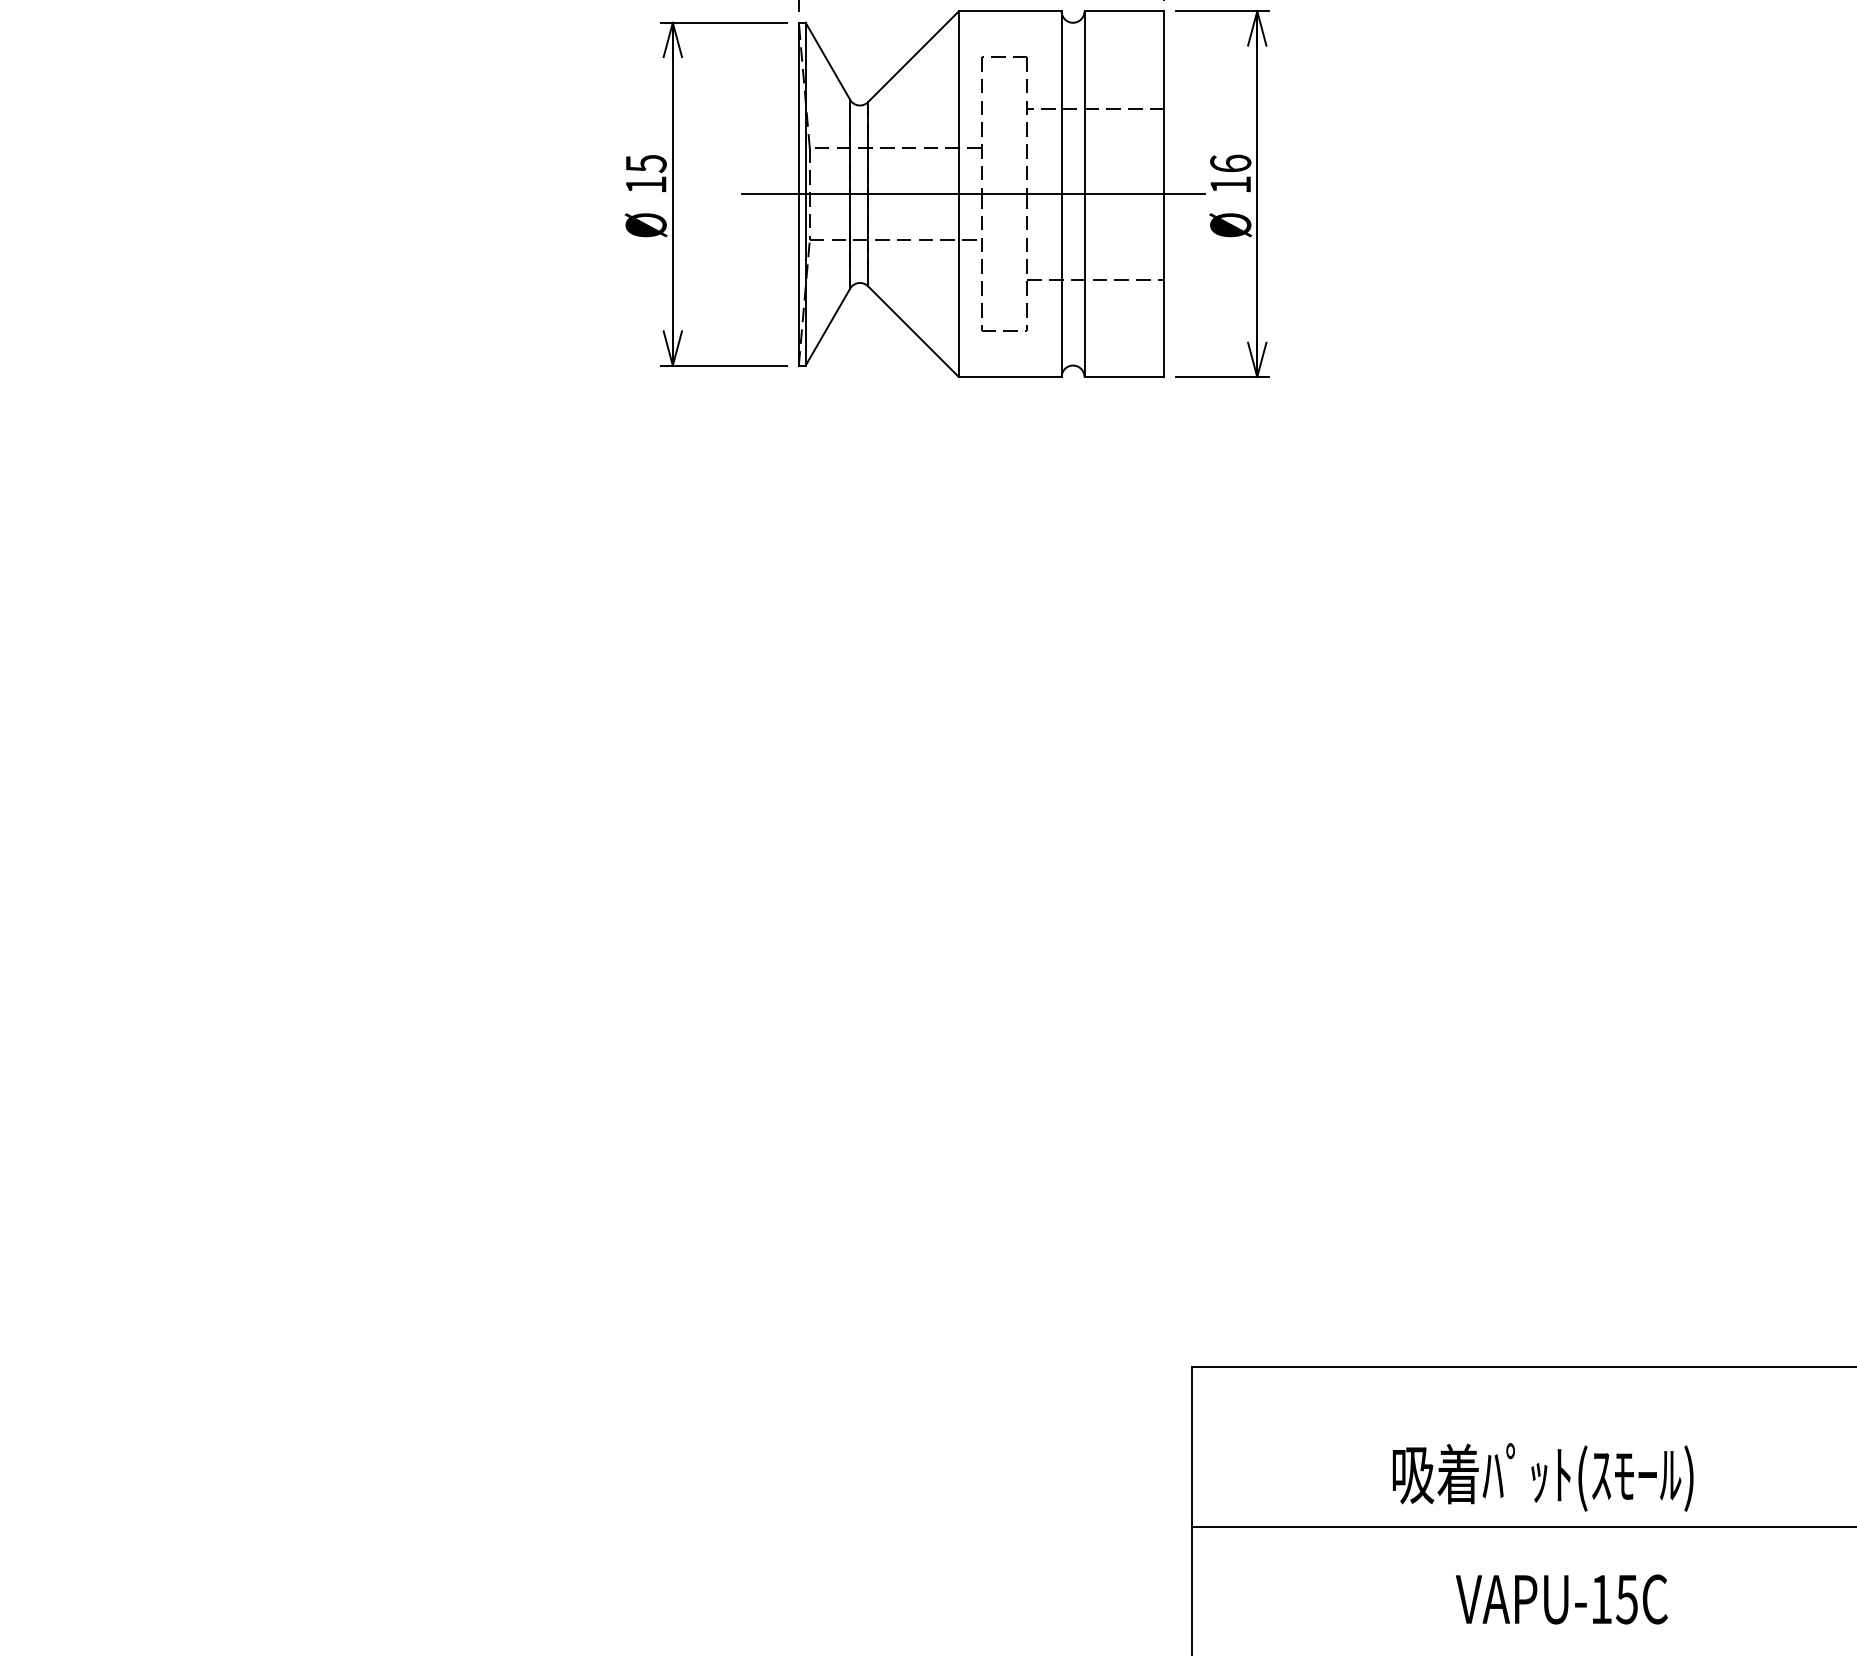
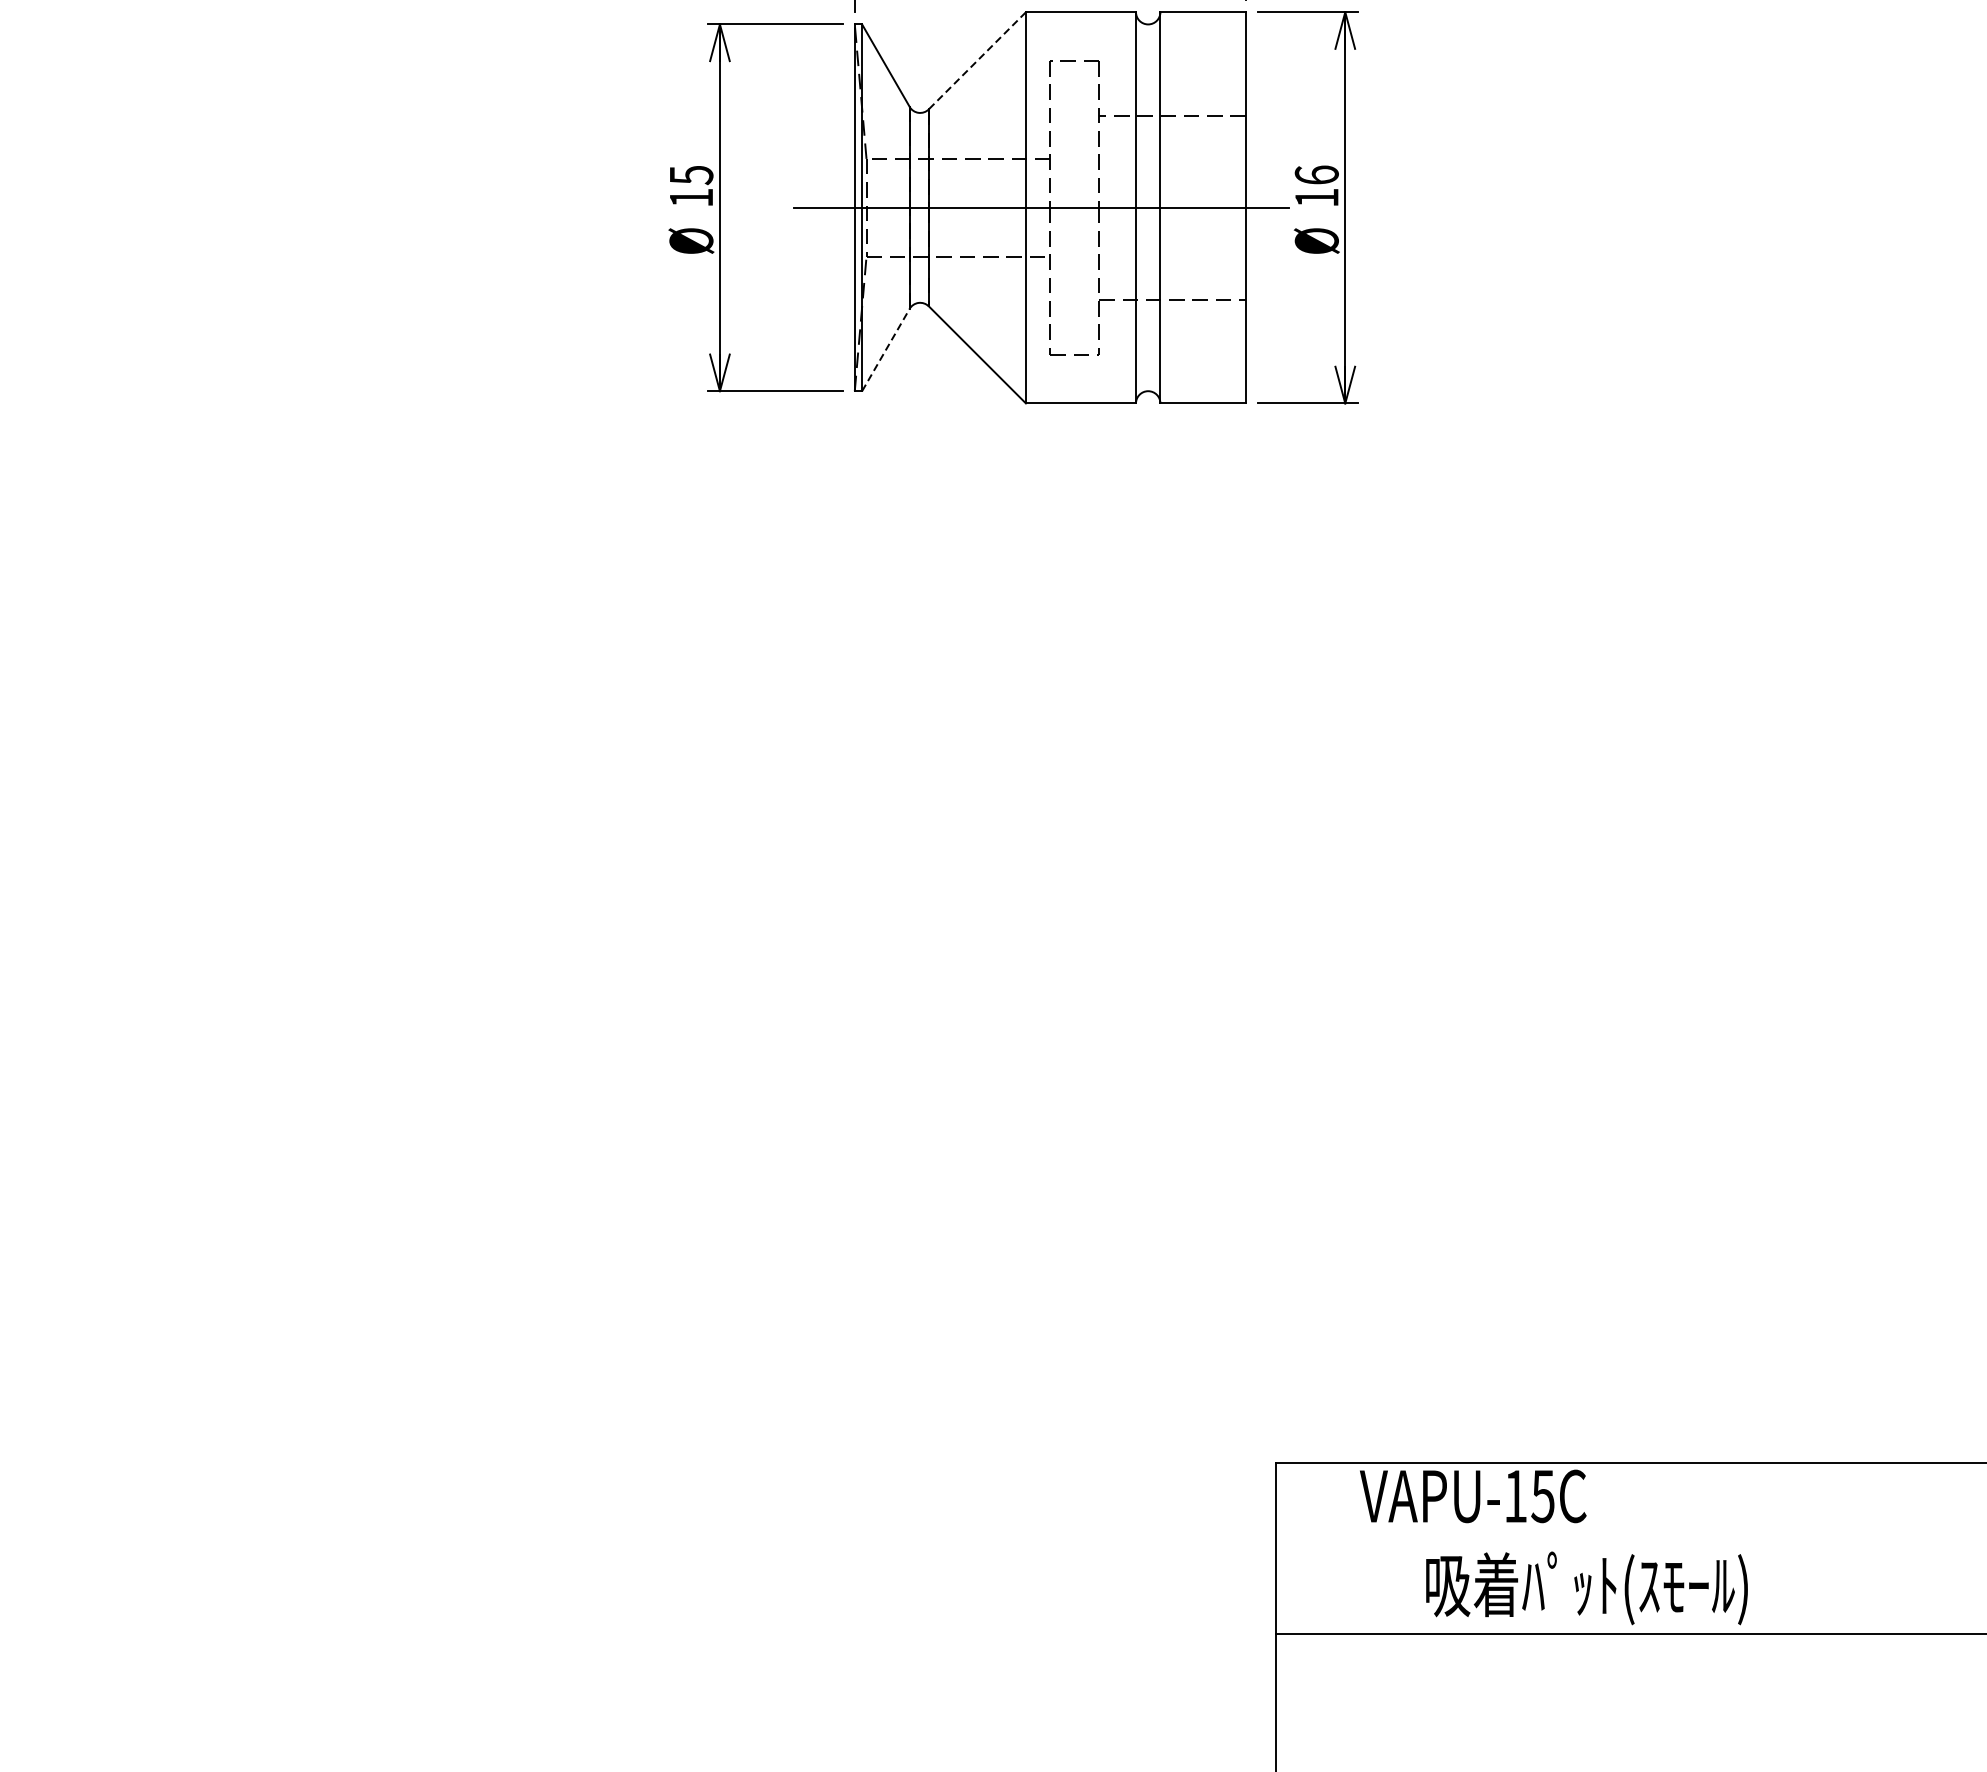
line: (913, 57) -> (977, 61), solid -> dashed
line: (828, 326) -> (886, 349), solid -> dashed
text: (1543, 1477) -> (1587, 1588), moved
text: (1561, 1599) -> (1472, 1496), moved

